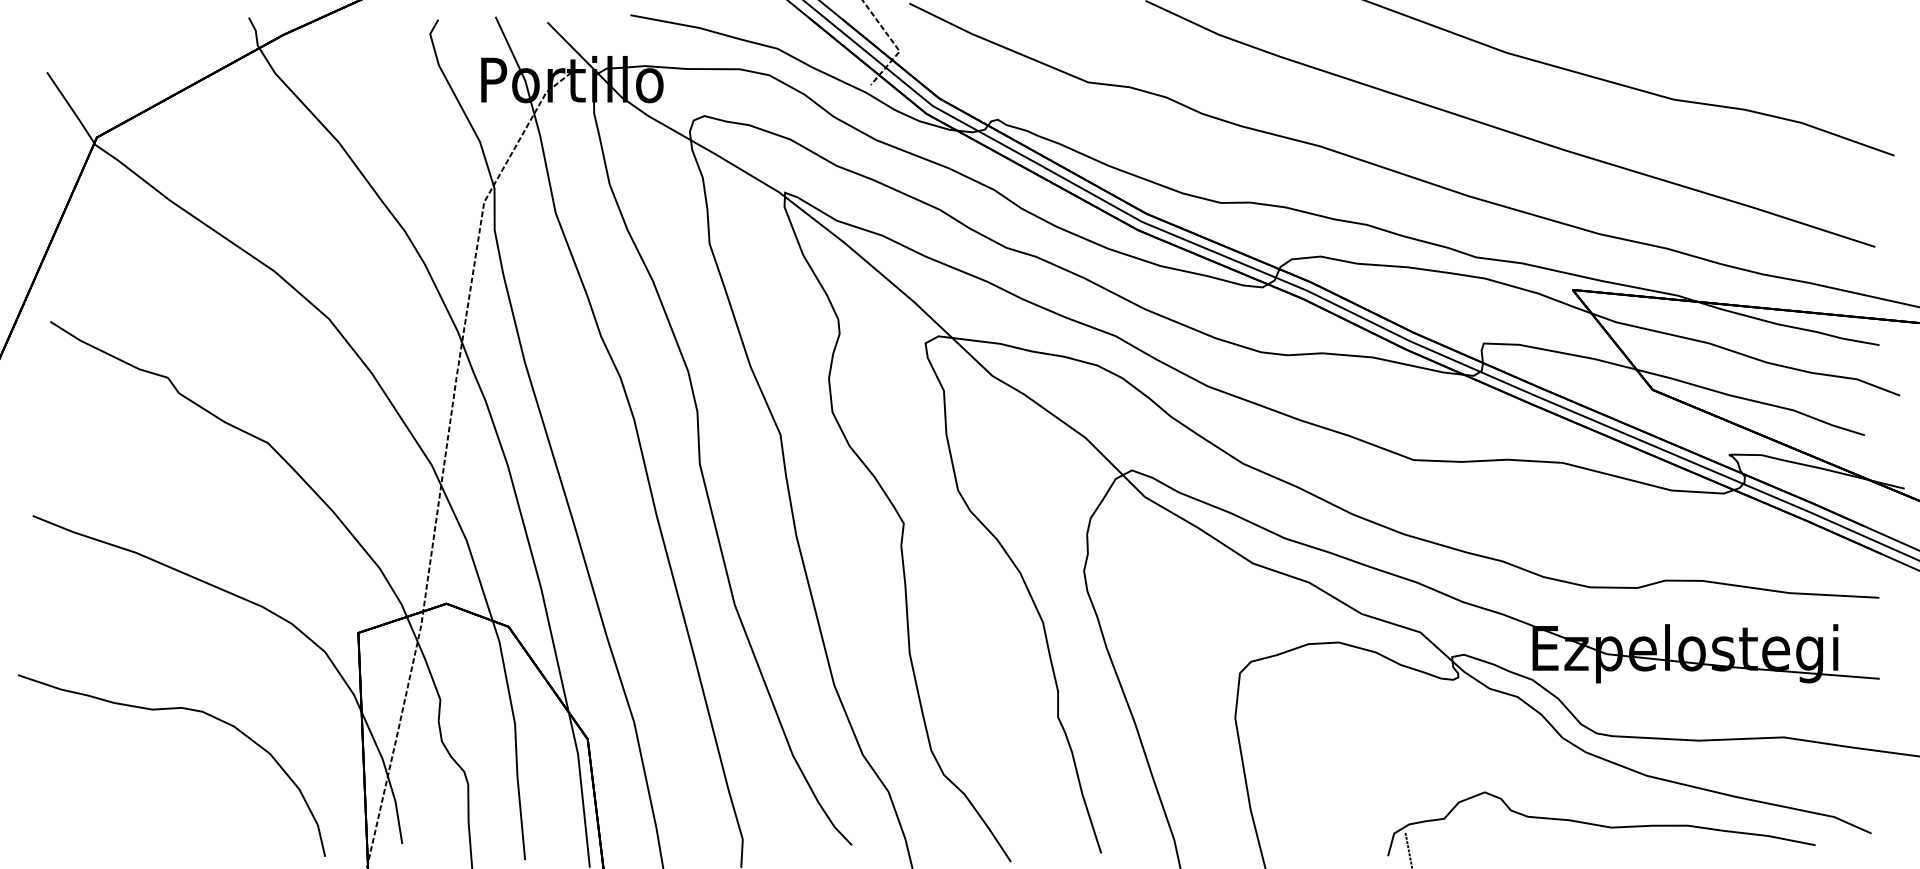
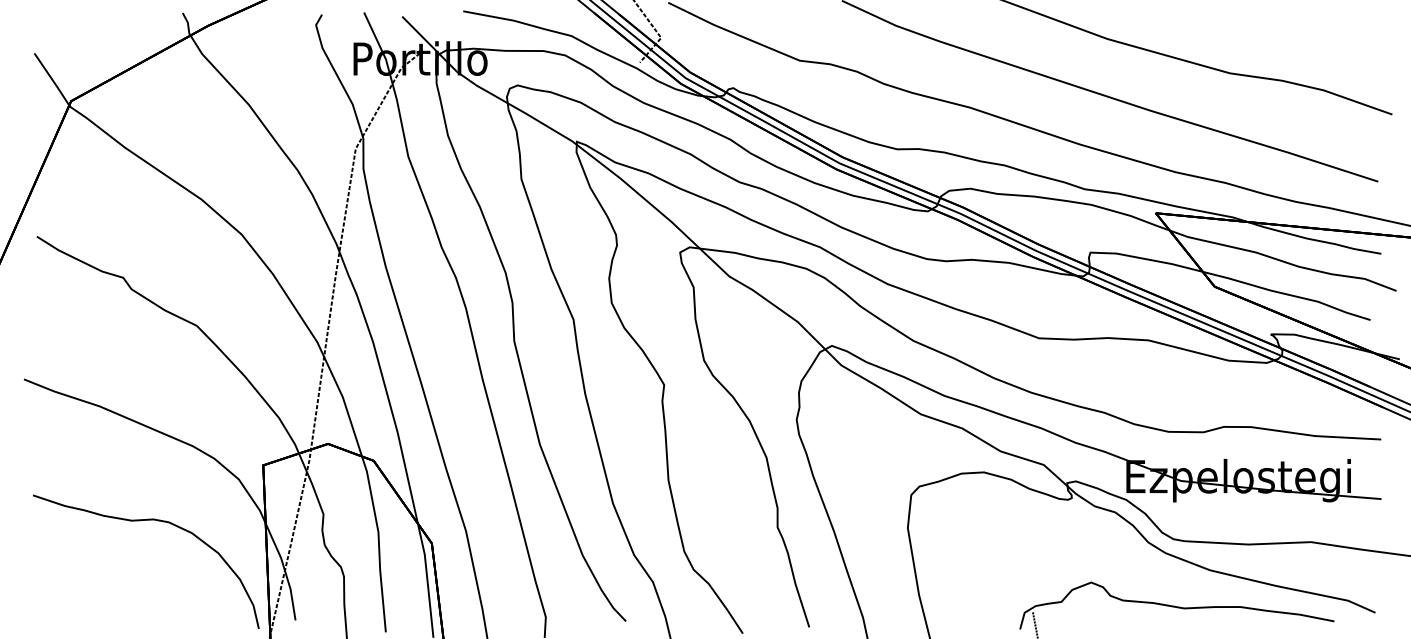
part: (164, 710) -> (140, 521), moved

